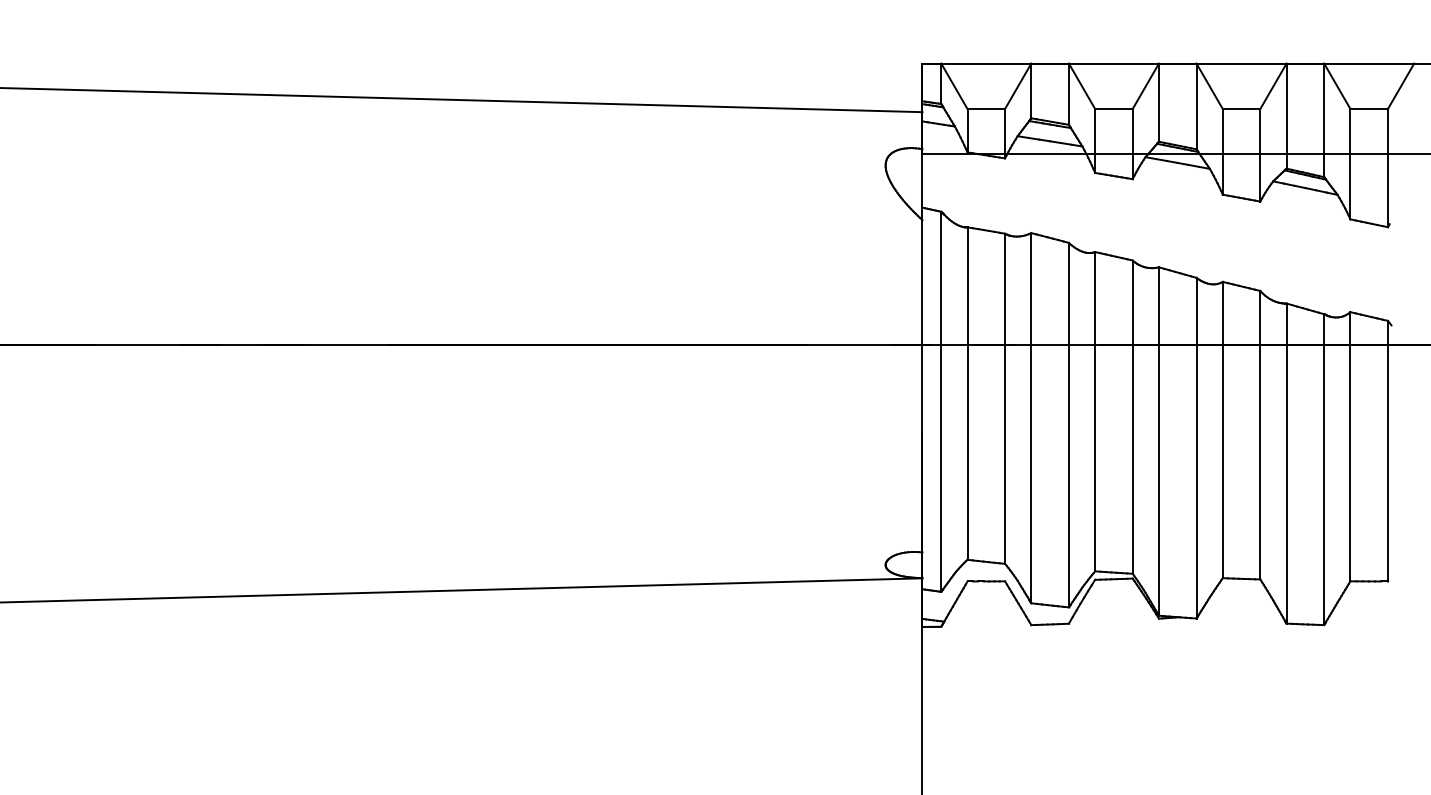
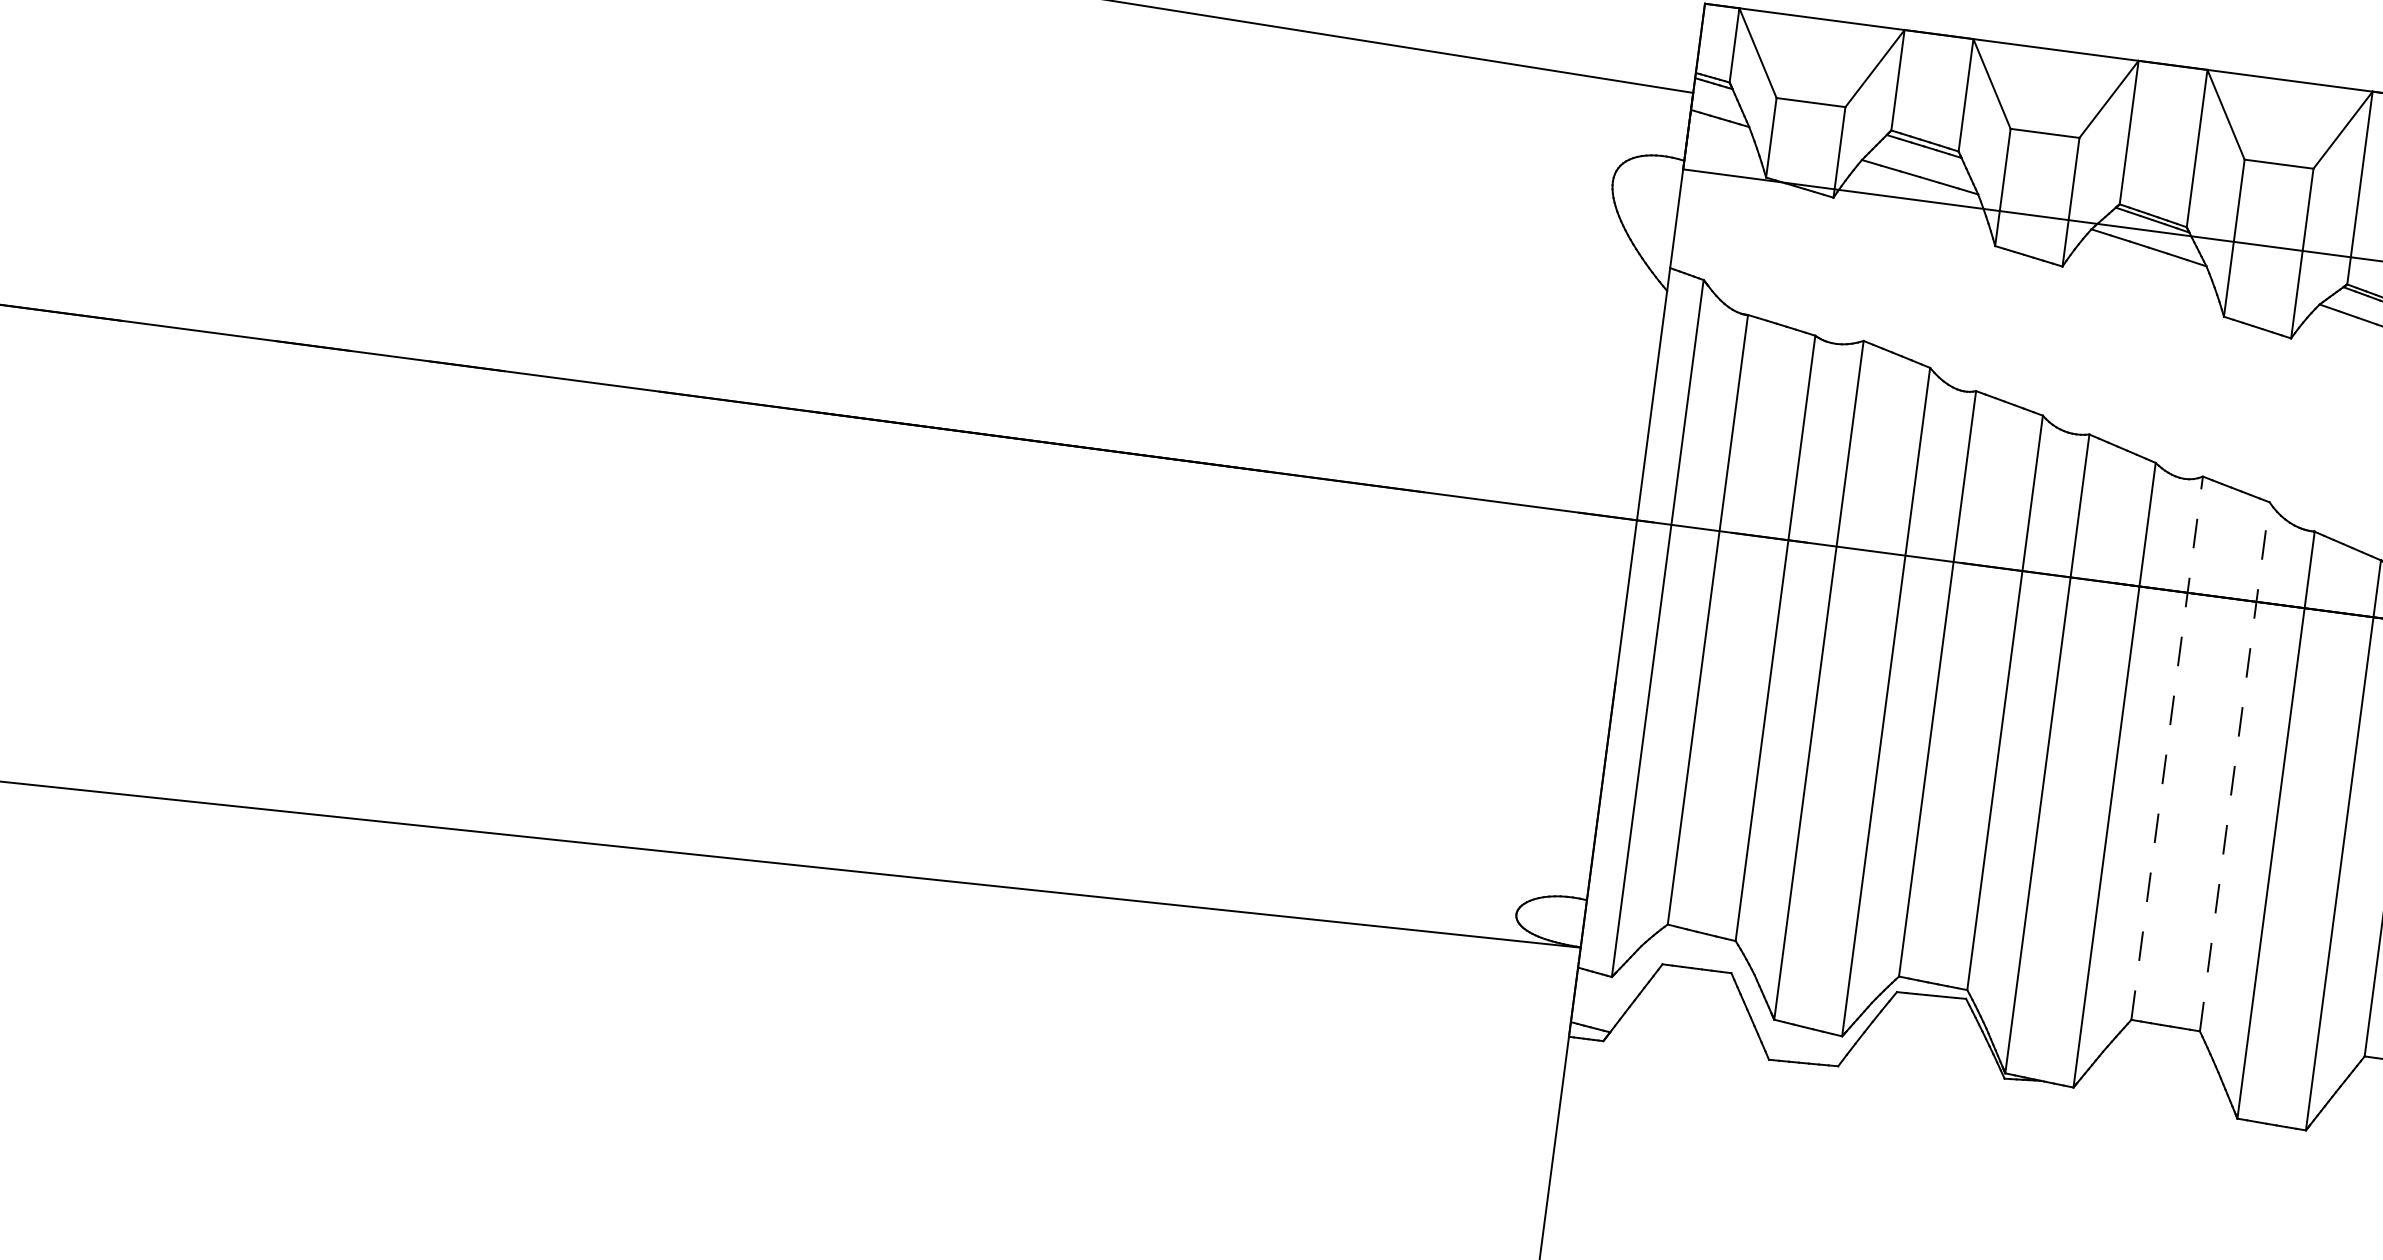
line: (1222, 429) -> (2166, 747), solid -> dashed
line: (1260, 434) -> (2235, 765), solid -> dashed

